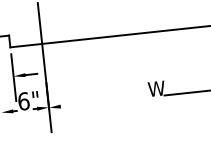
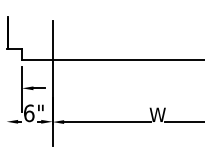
line: (105, 102) -> (107, 122), added

